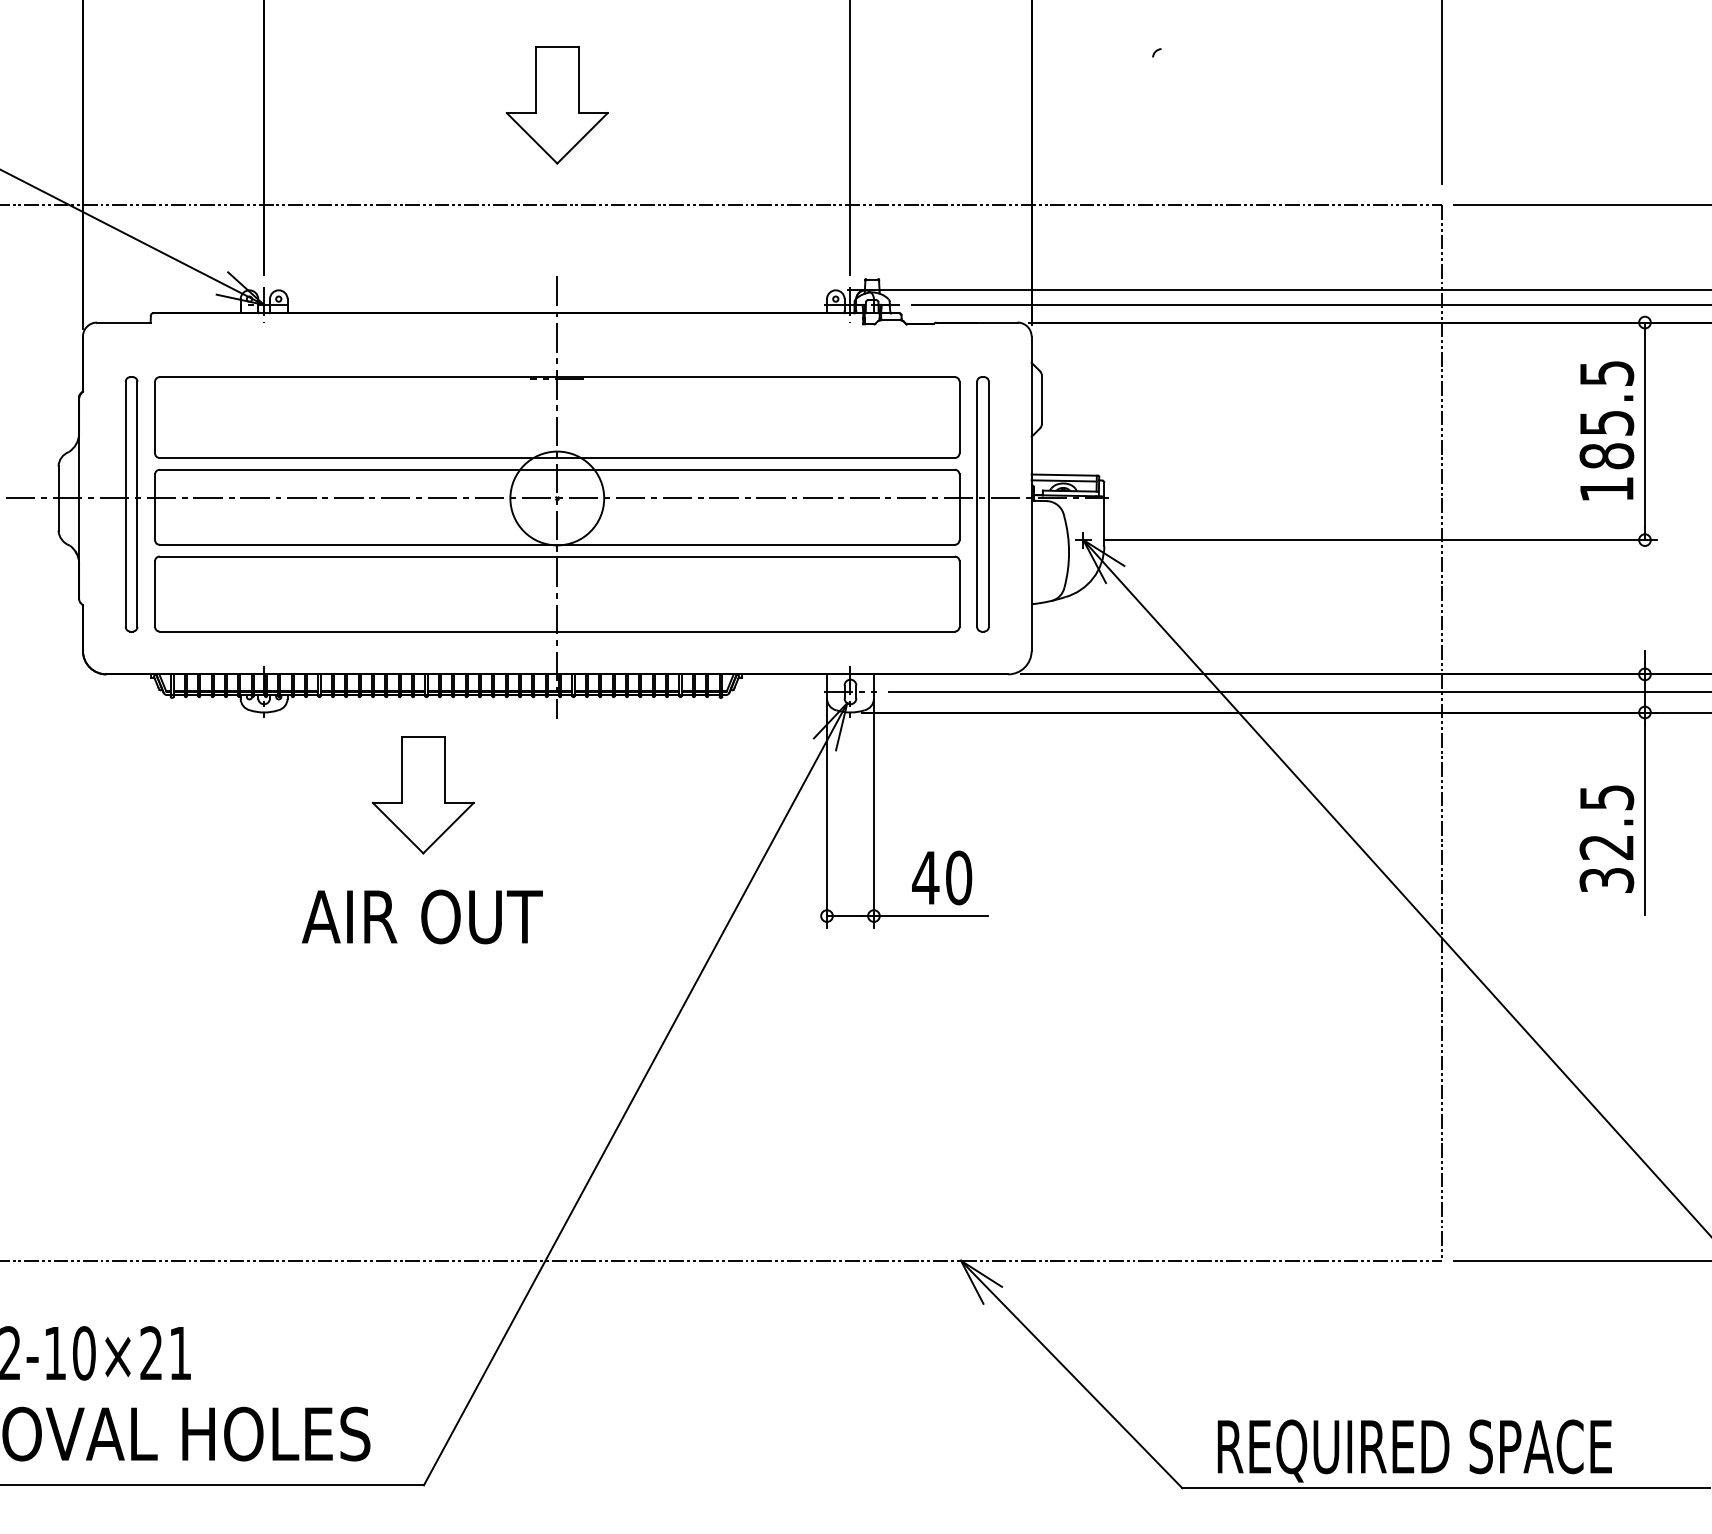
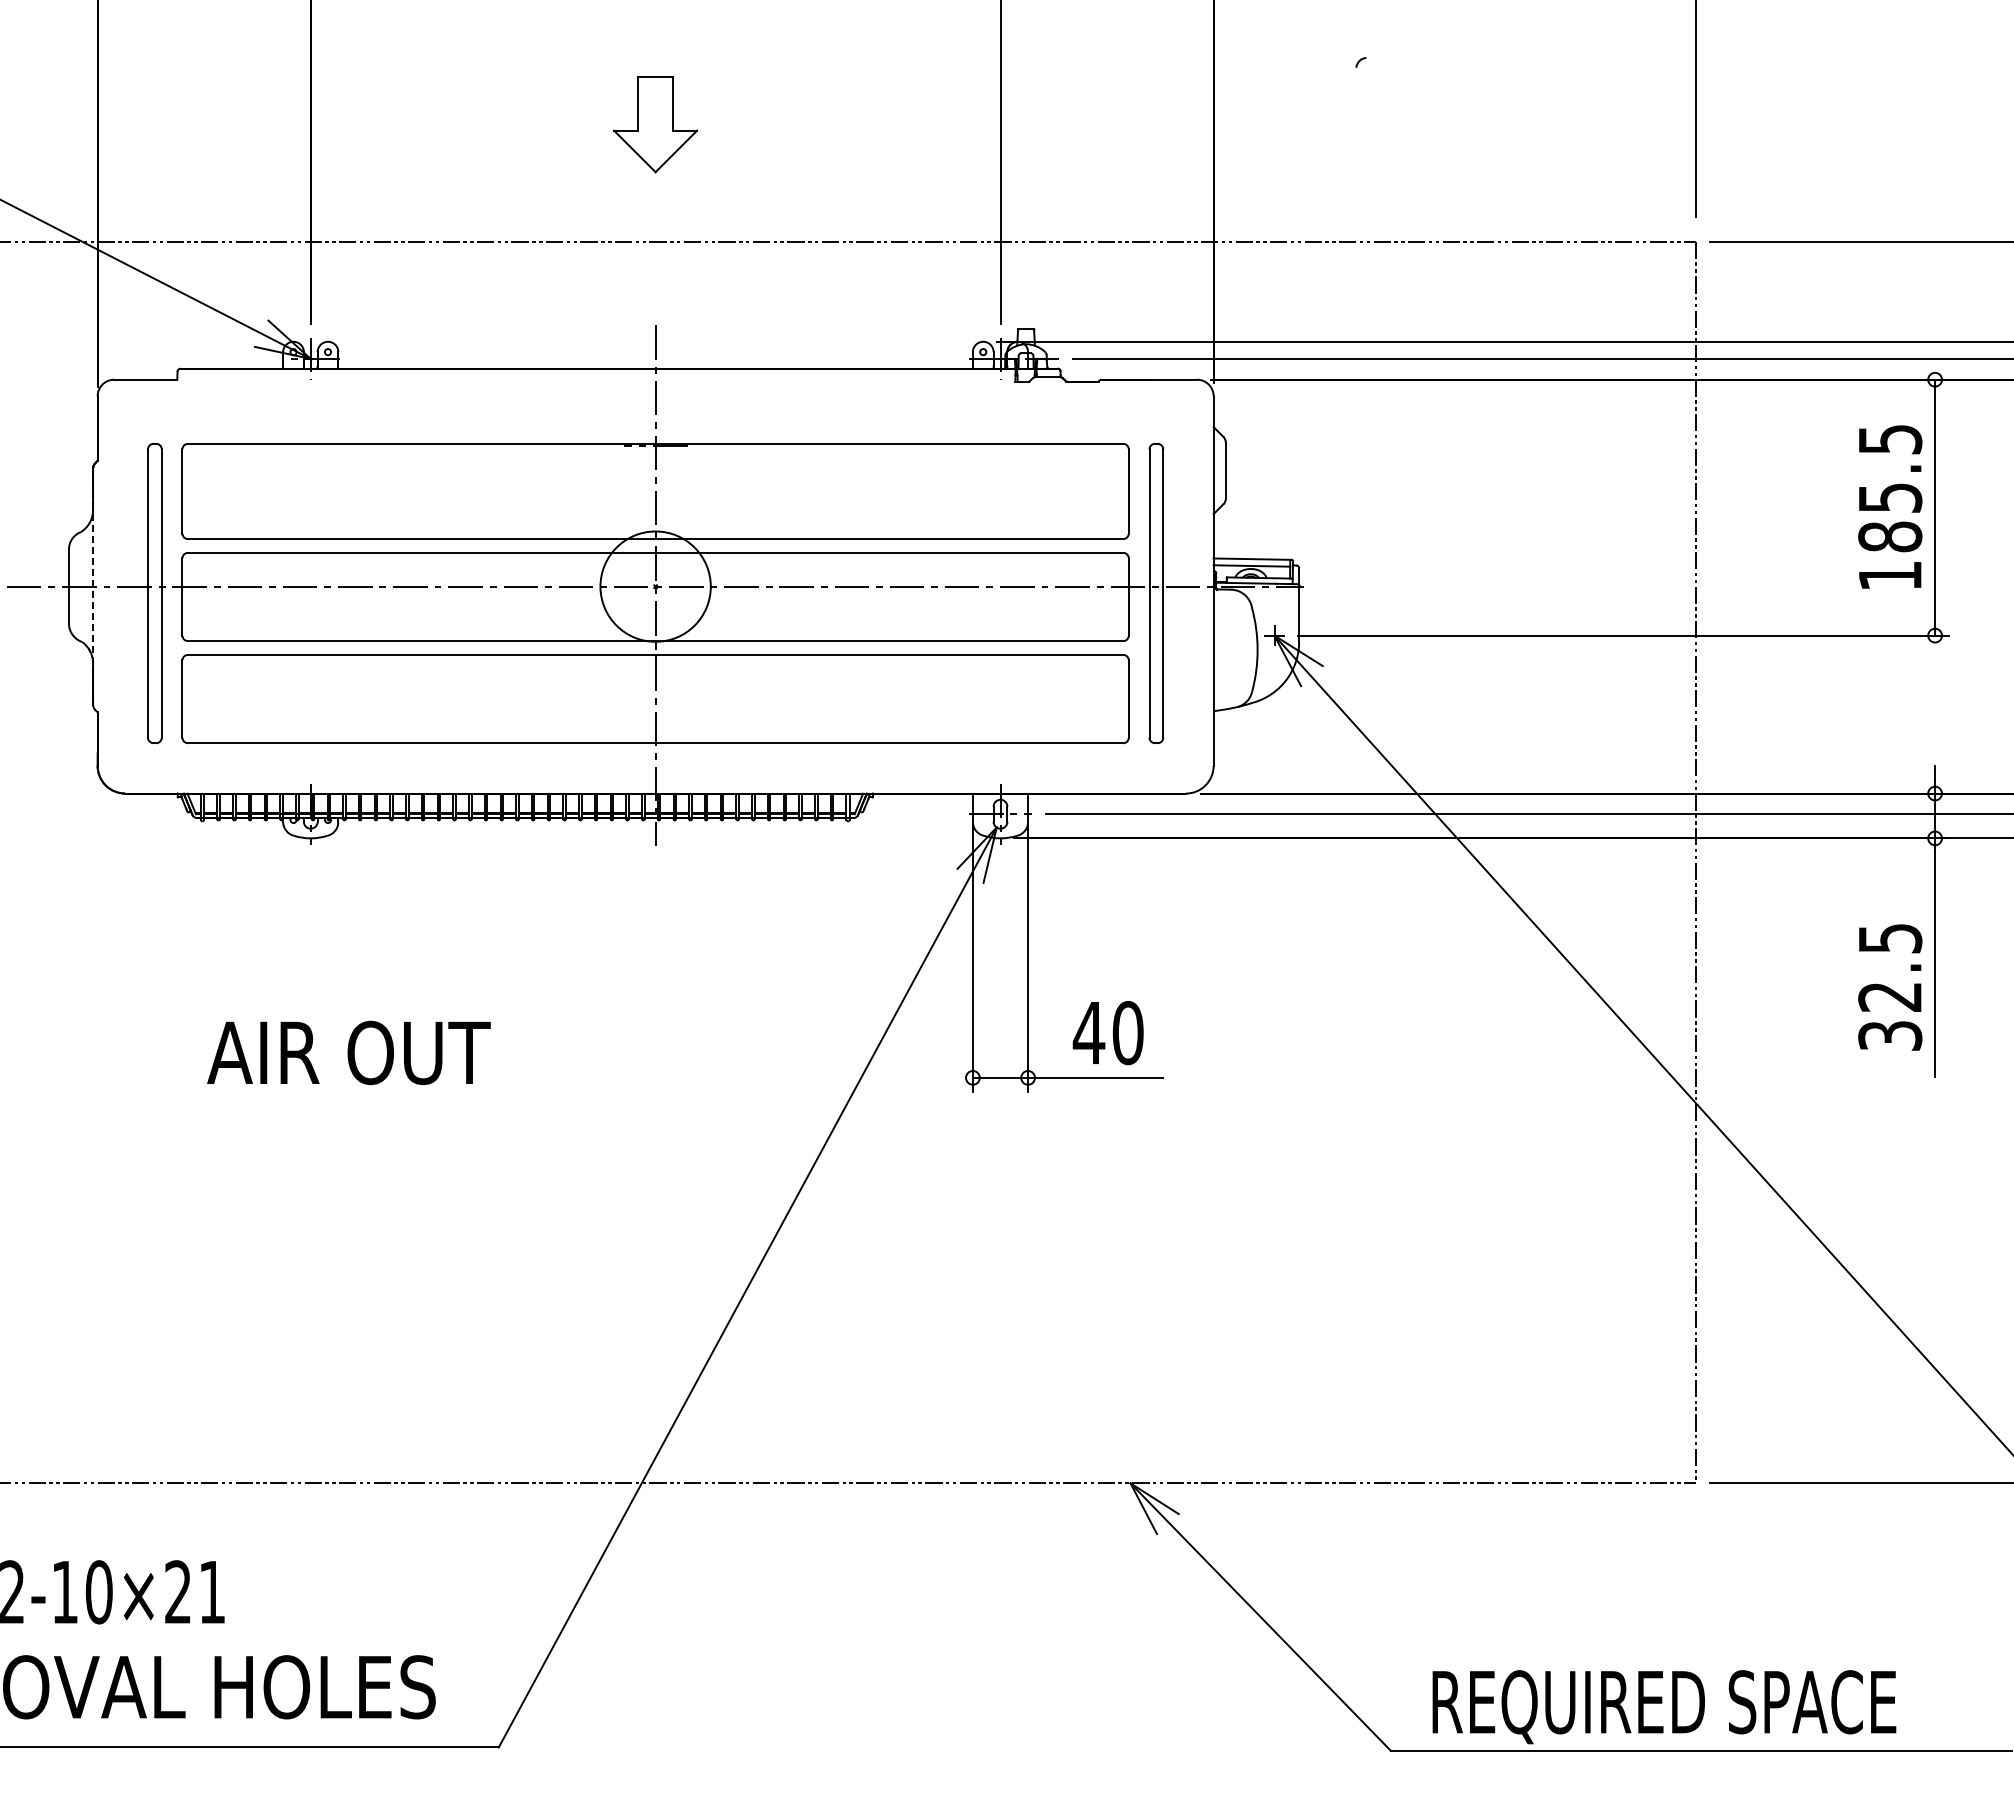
part: (557, 105) -> (655, 124), size x0.7
line: (79, 494) -> (93, 581), solid -> dashed
part: (422, 795) -> (497, 936), removed
text: (422, 916) -> (348, 1052), moved

